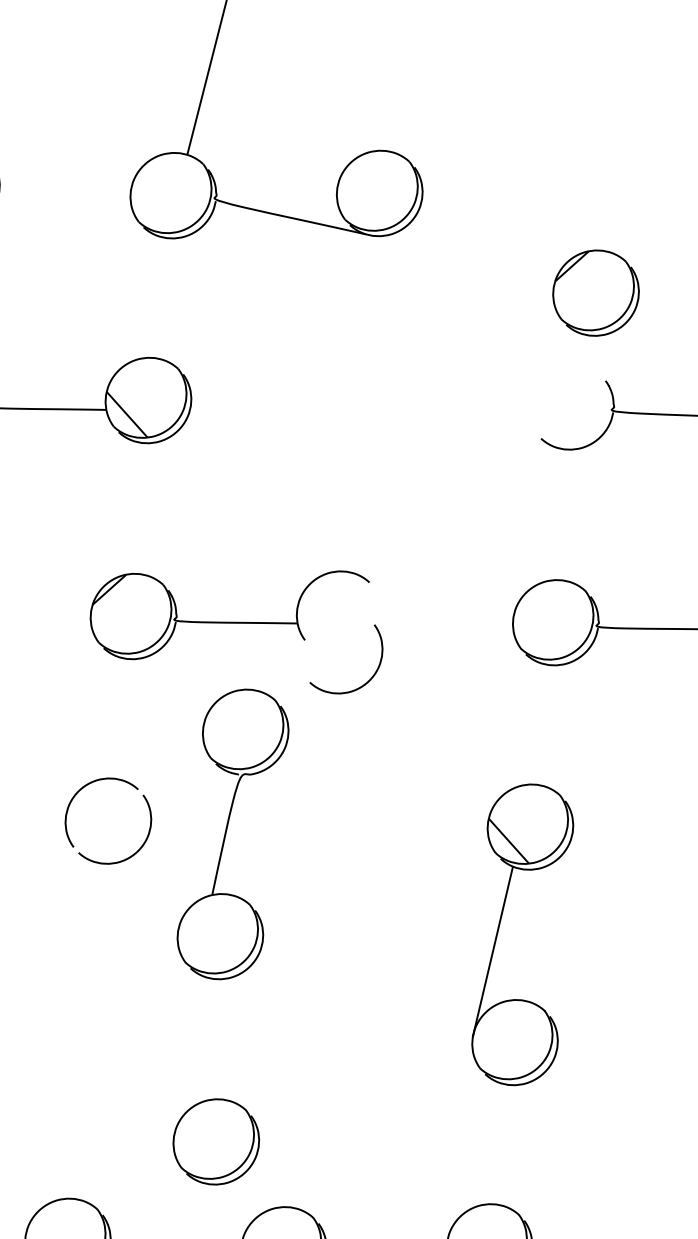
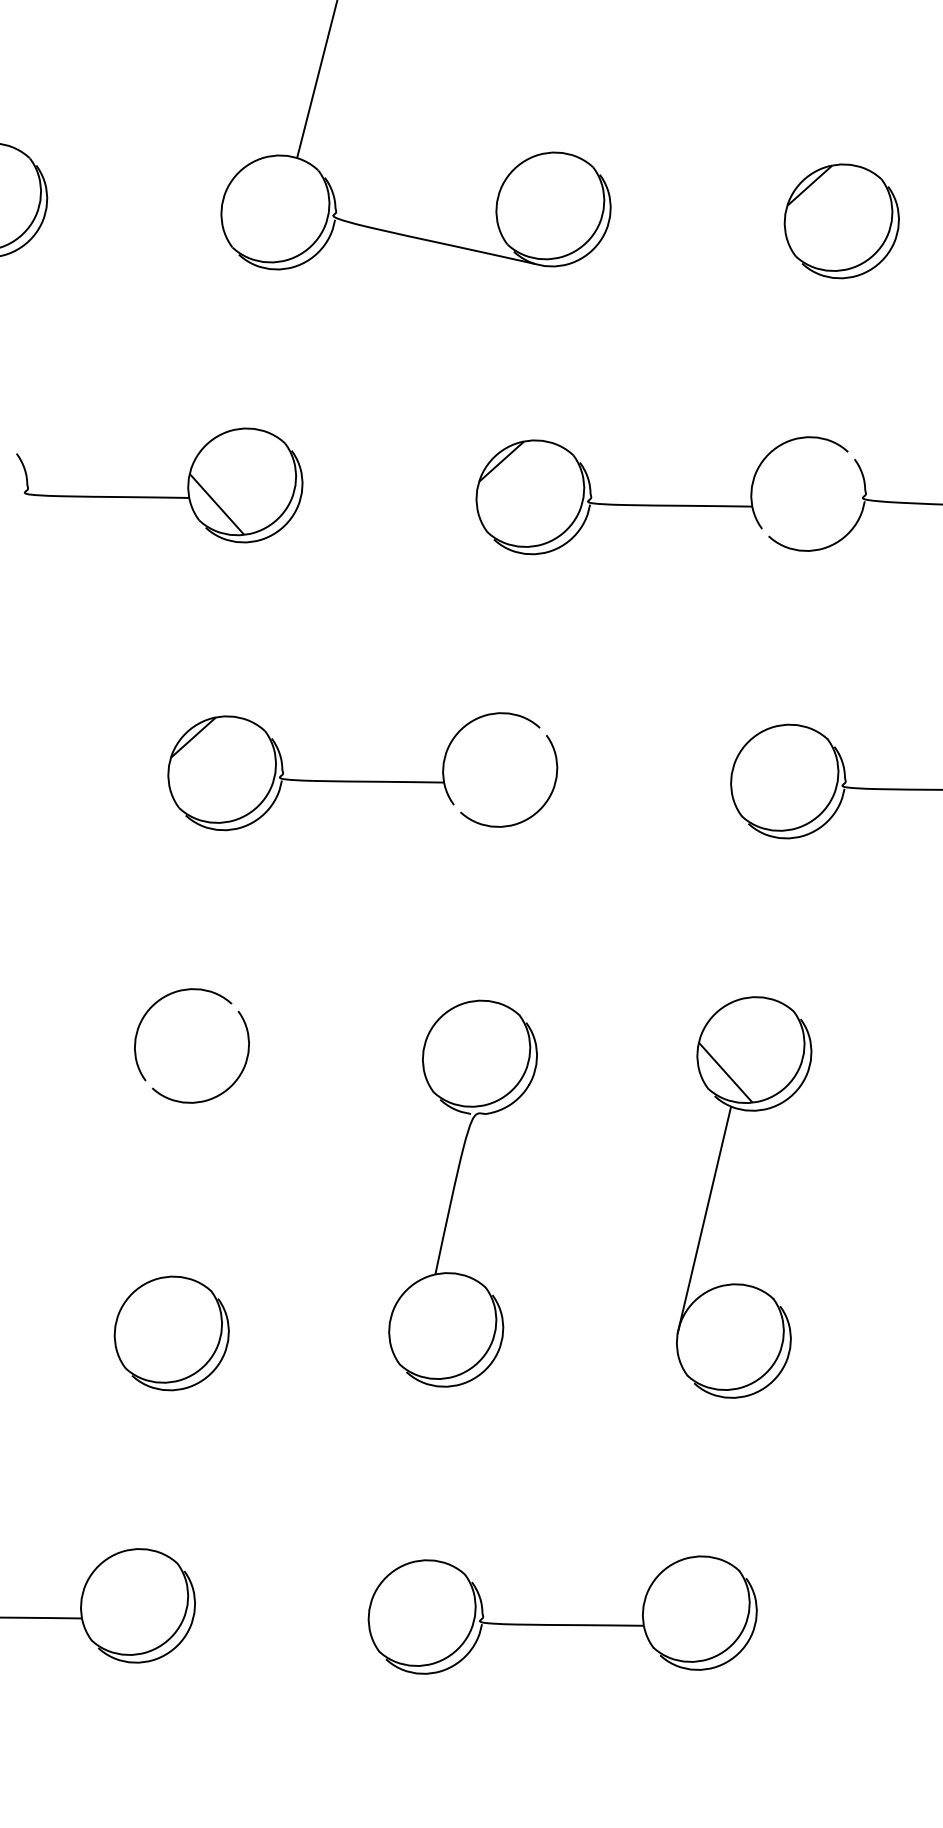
part: (595, 293) -> (841, 221), moved
part: (460, 414) -> (661, 504), added
curve: (363, 684) -> (532, 814), moved
part: (226, 832) -> (454, 1191), moved
part: (216, 1141) -> (171, 1333), moved

